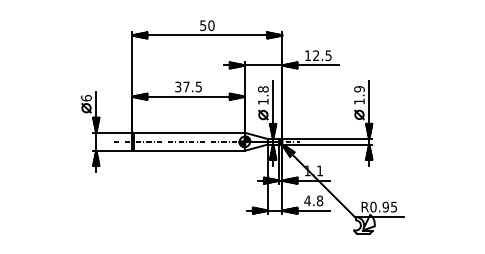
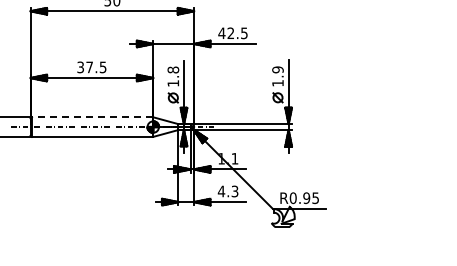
text: (307, 55) -> (221, 33), 12.5 -> 42.5
line: (189, 132) -> (92, 116), solid -> dashed
text: (319, 200) -> (234, 191), 4.8 -> 4.3

